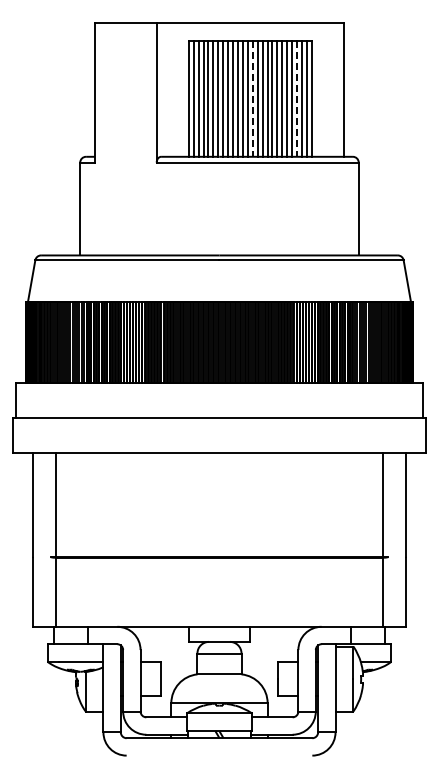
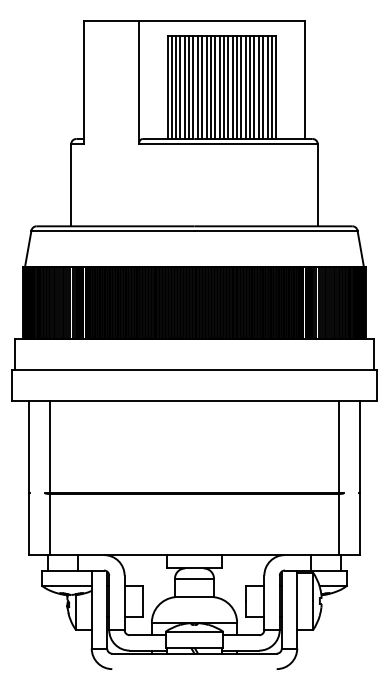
line: (252, 99) -> (223, 88), dashed -> solid
line: (297, 99) -> (263, 88), dashed -> solid

